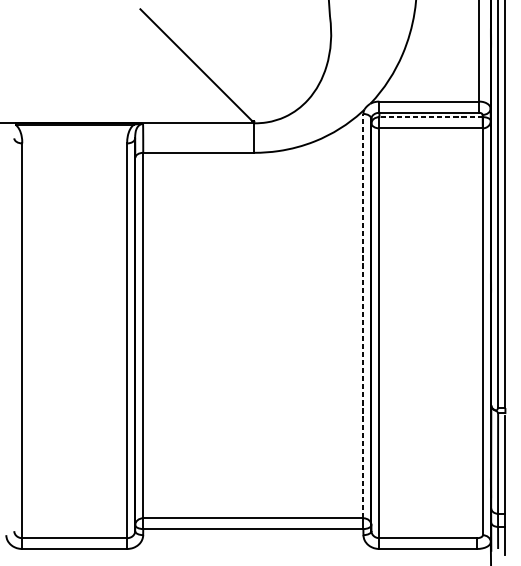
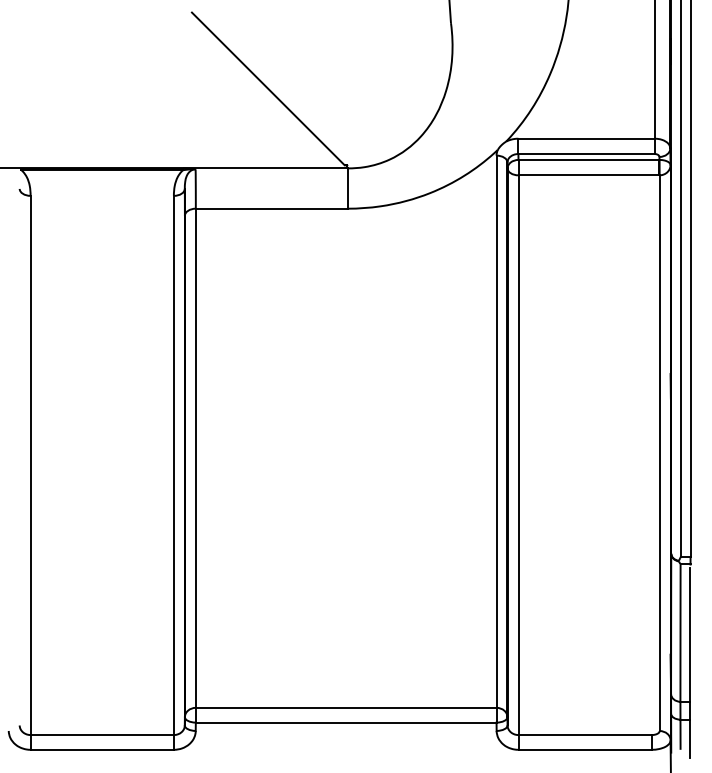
line: (430, 116) -> (588, 159), dashed -> solid
line: (363, 315) -> (496, 431), dashed -> solid

